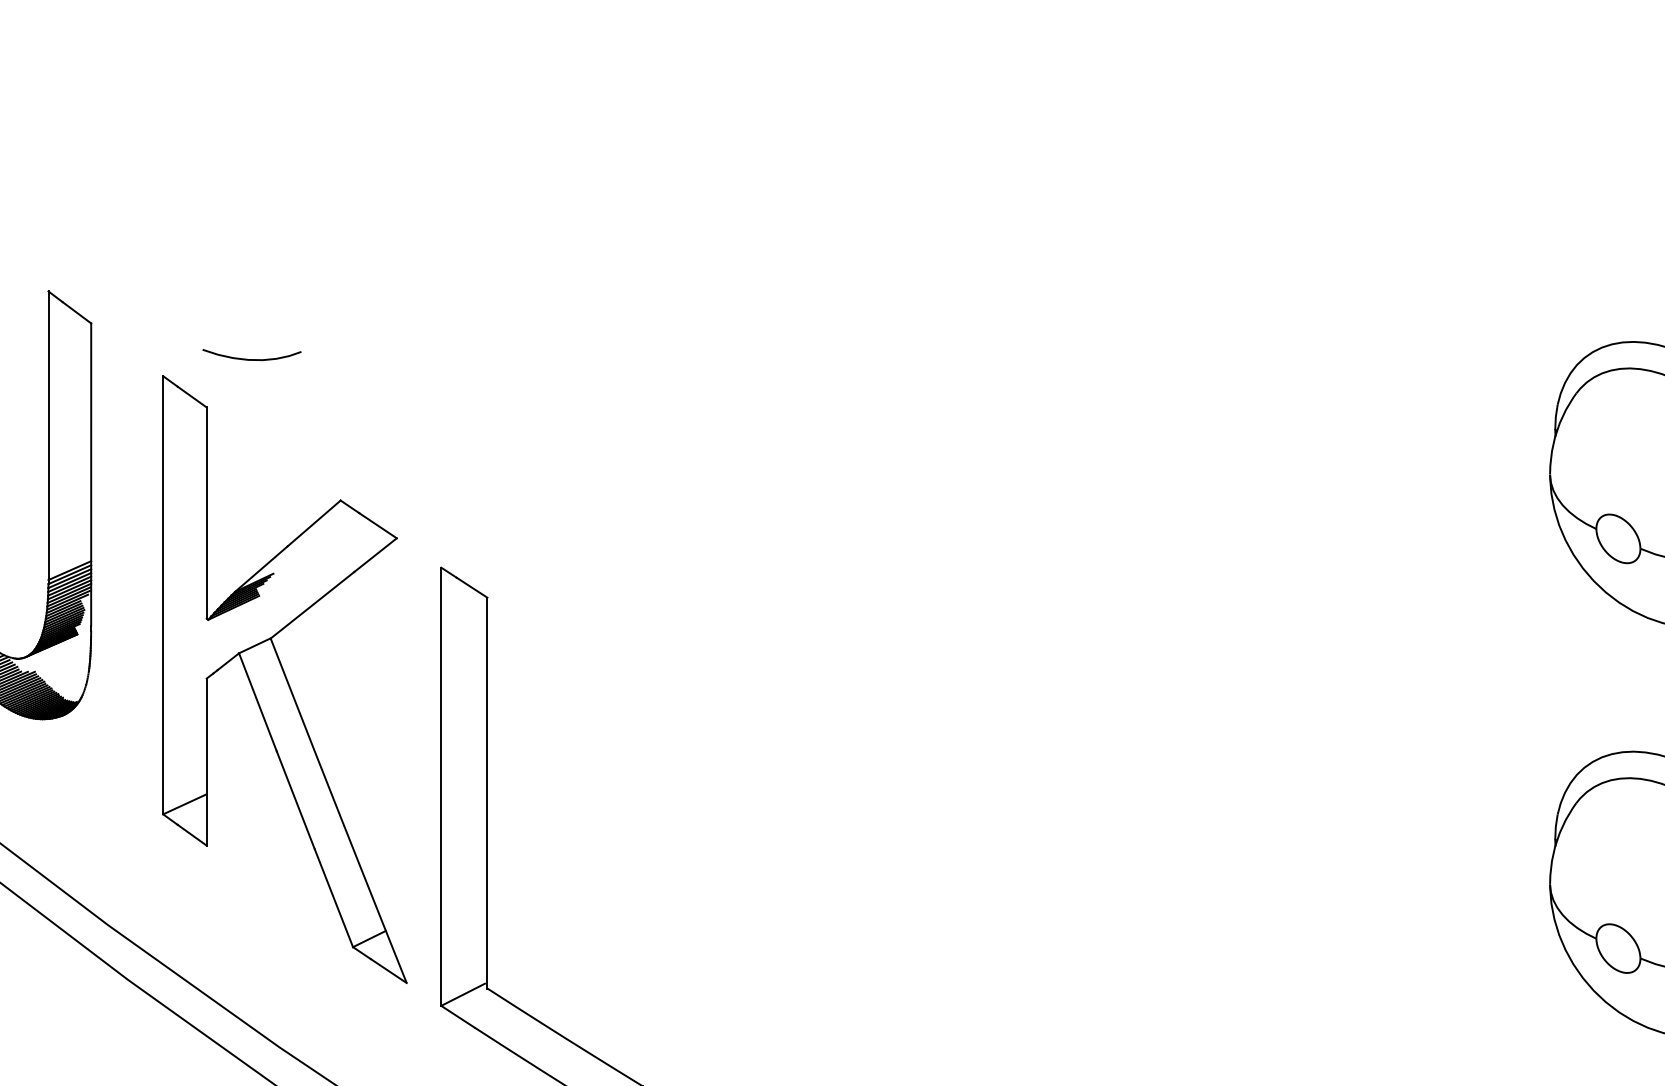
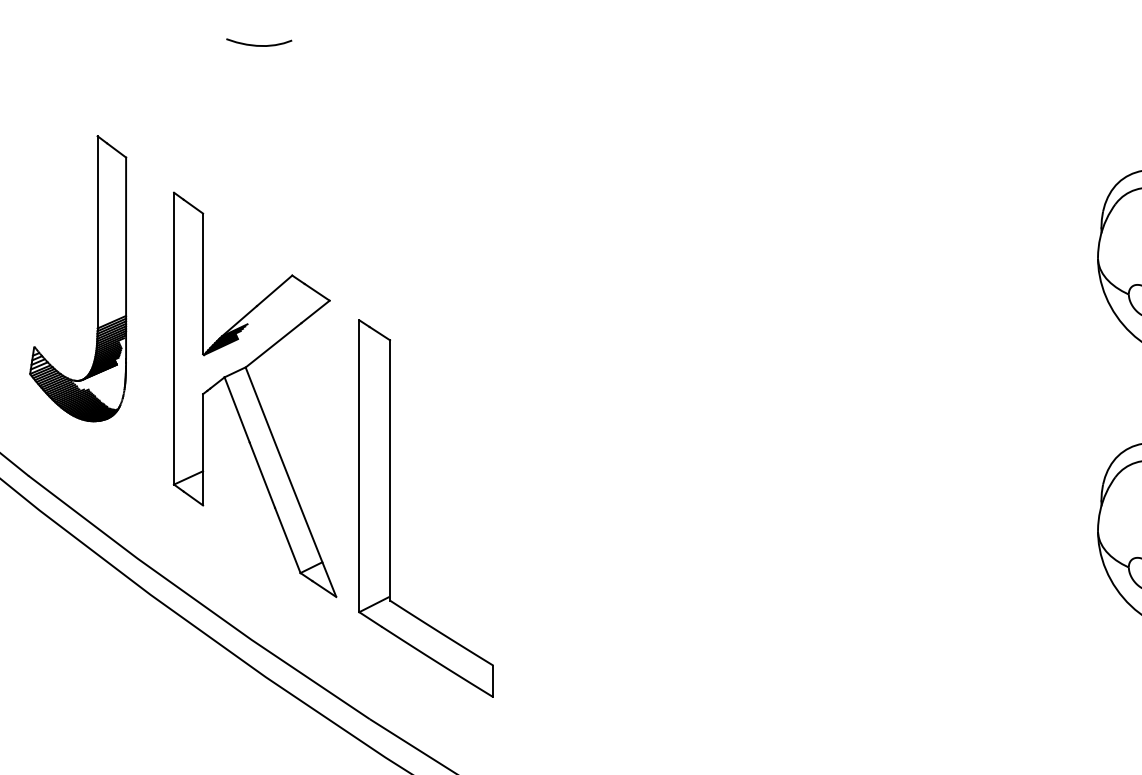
curve: (252, 359) -> (259, 45), moved

